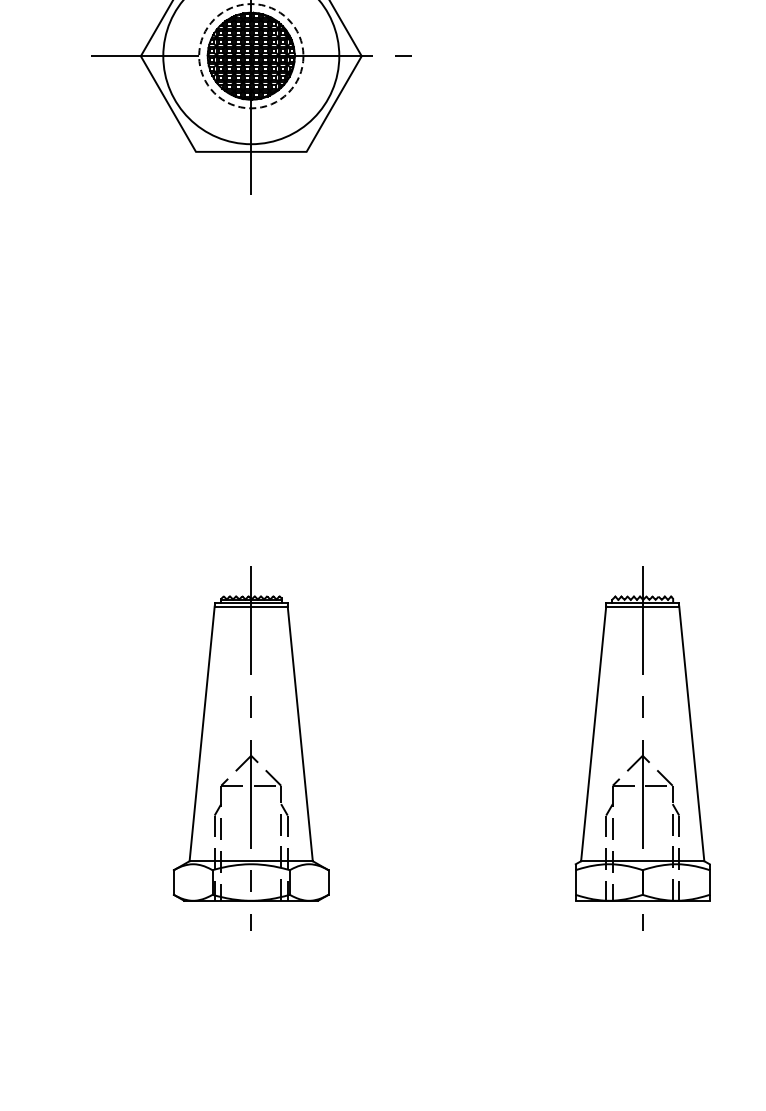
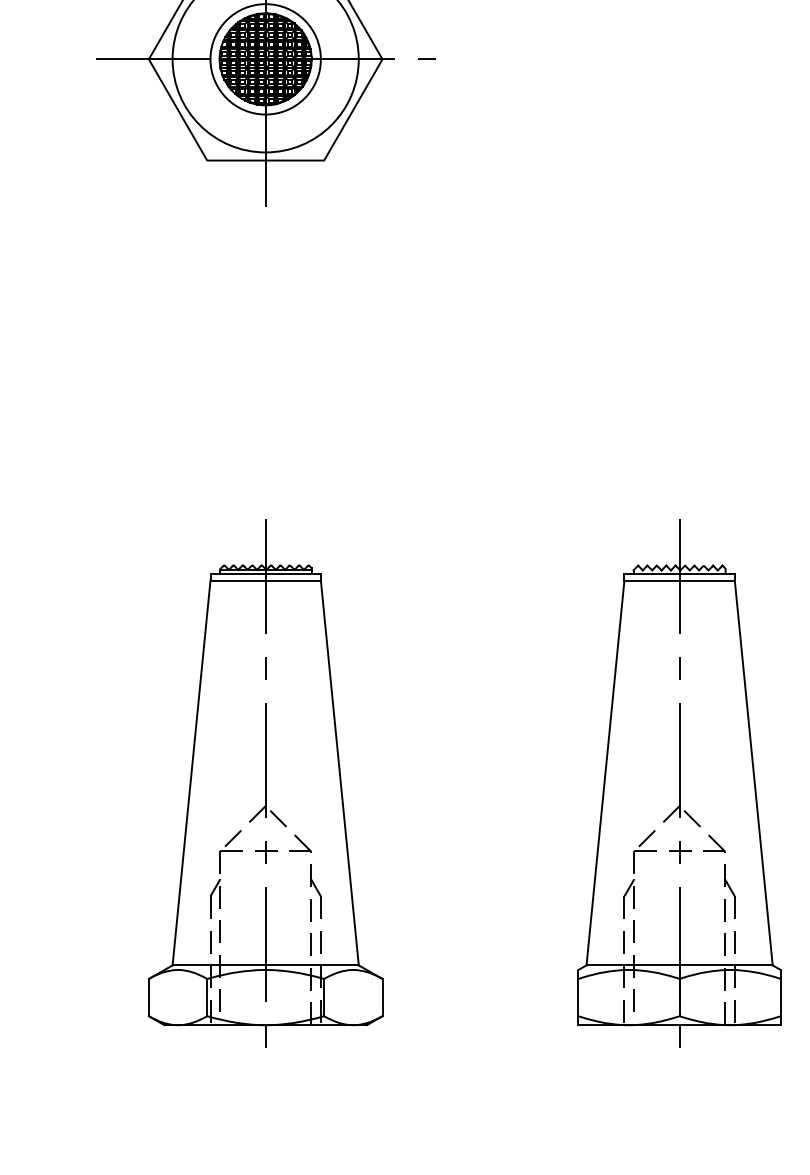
circle: (251, 56) -> (265, 59), dashed -> solid
part: (250, 740) -> (264, 783), size x1.43
part: (642, 740) -> (679, 783), size x1.43

